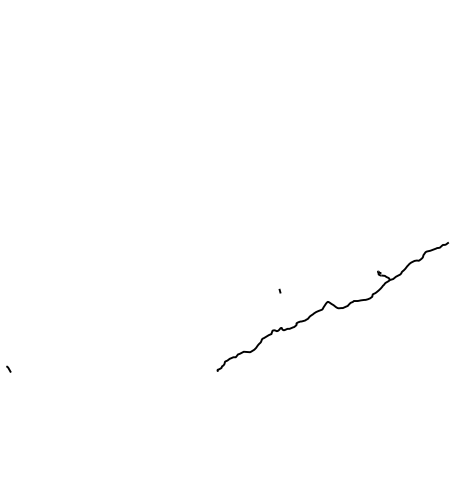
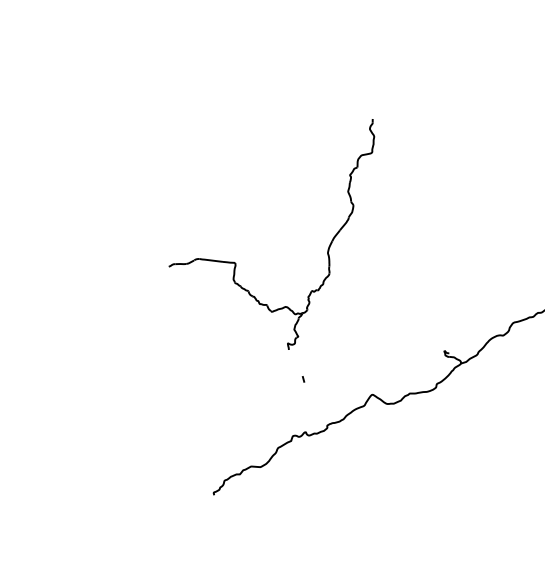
part: (233, 210) -> (236, 263), added

